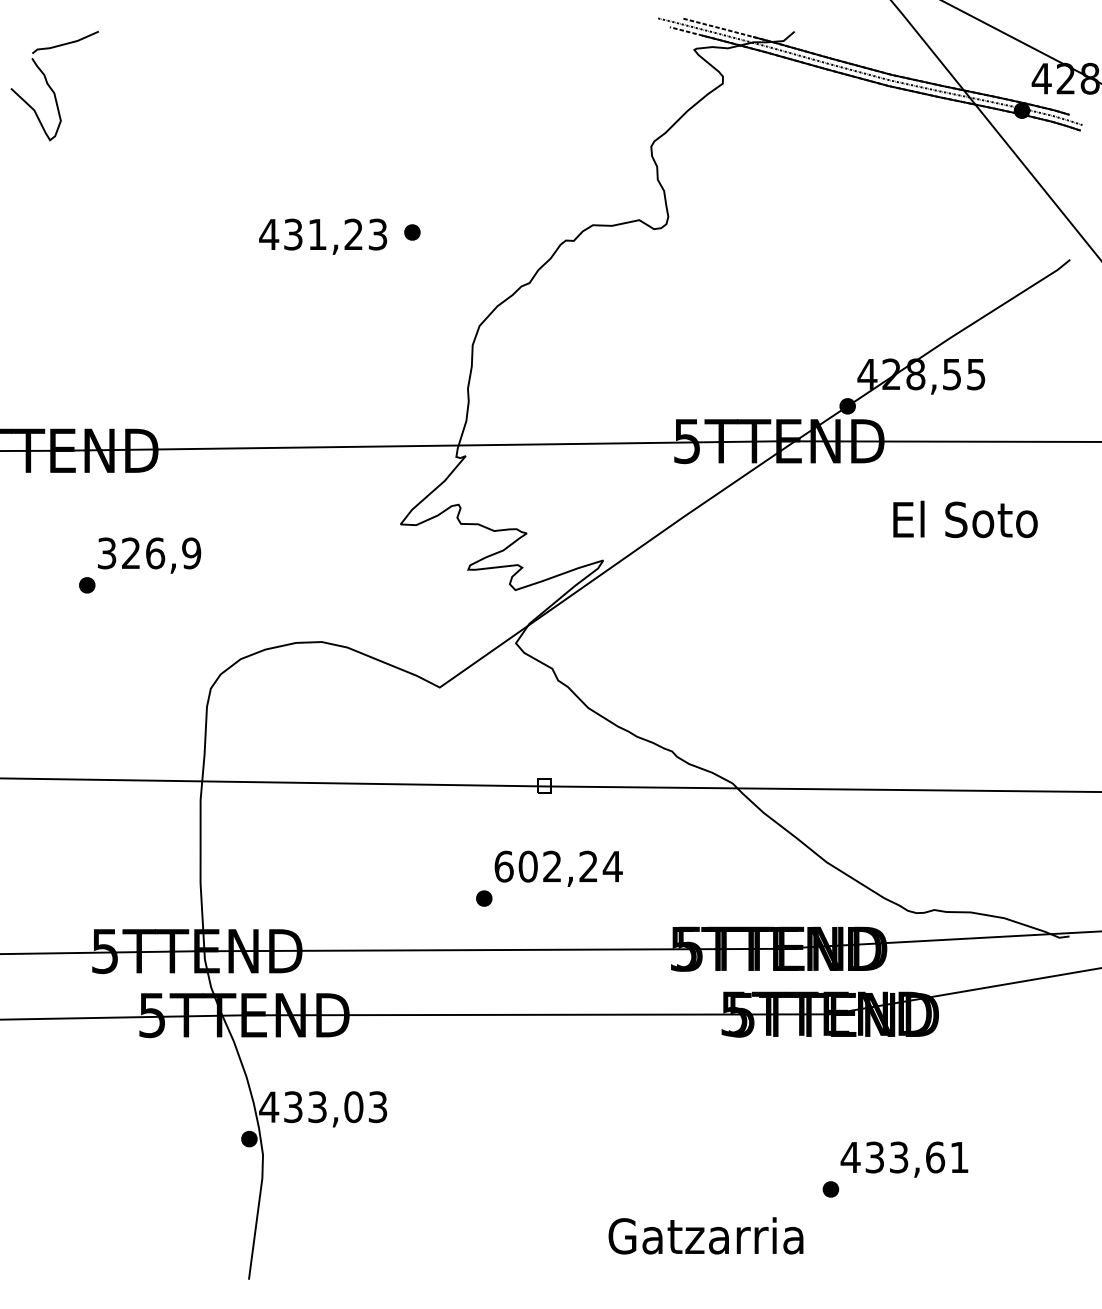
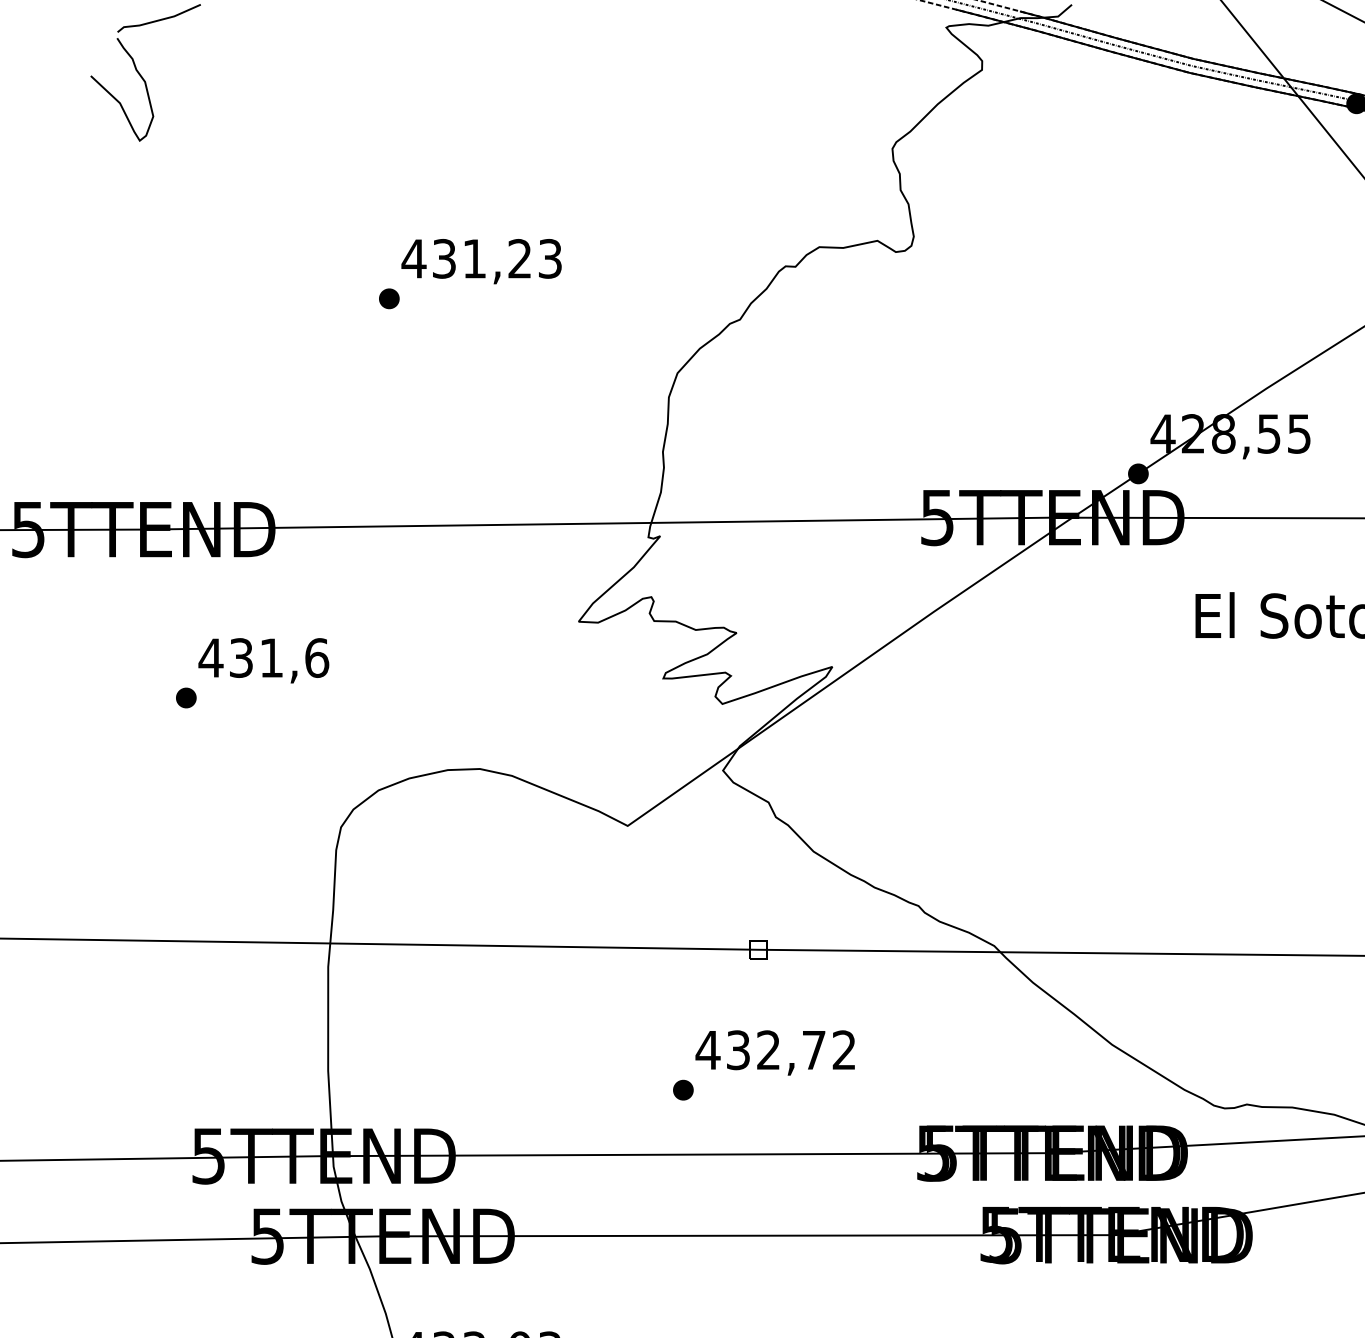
part: (412, 232) -> (389, 298), moved
text: (148, 553) -> (262, 658), 326,9 -> 431,6
text: (558, 866) -> (776, 1050), 602,24 -> 432,72

